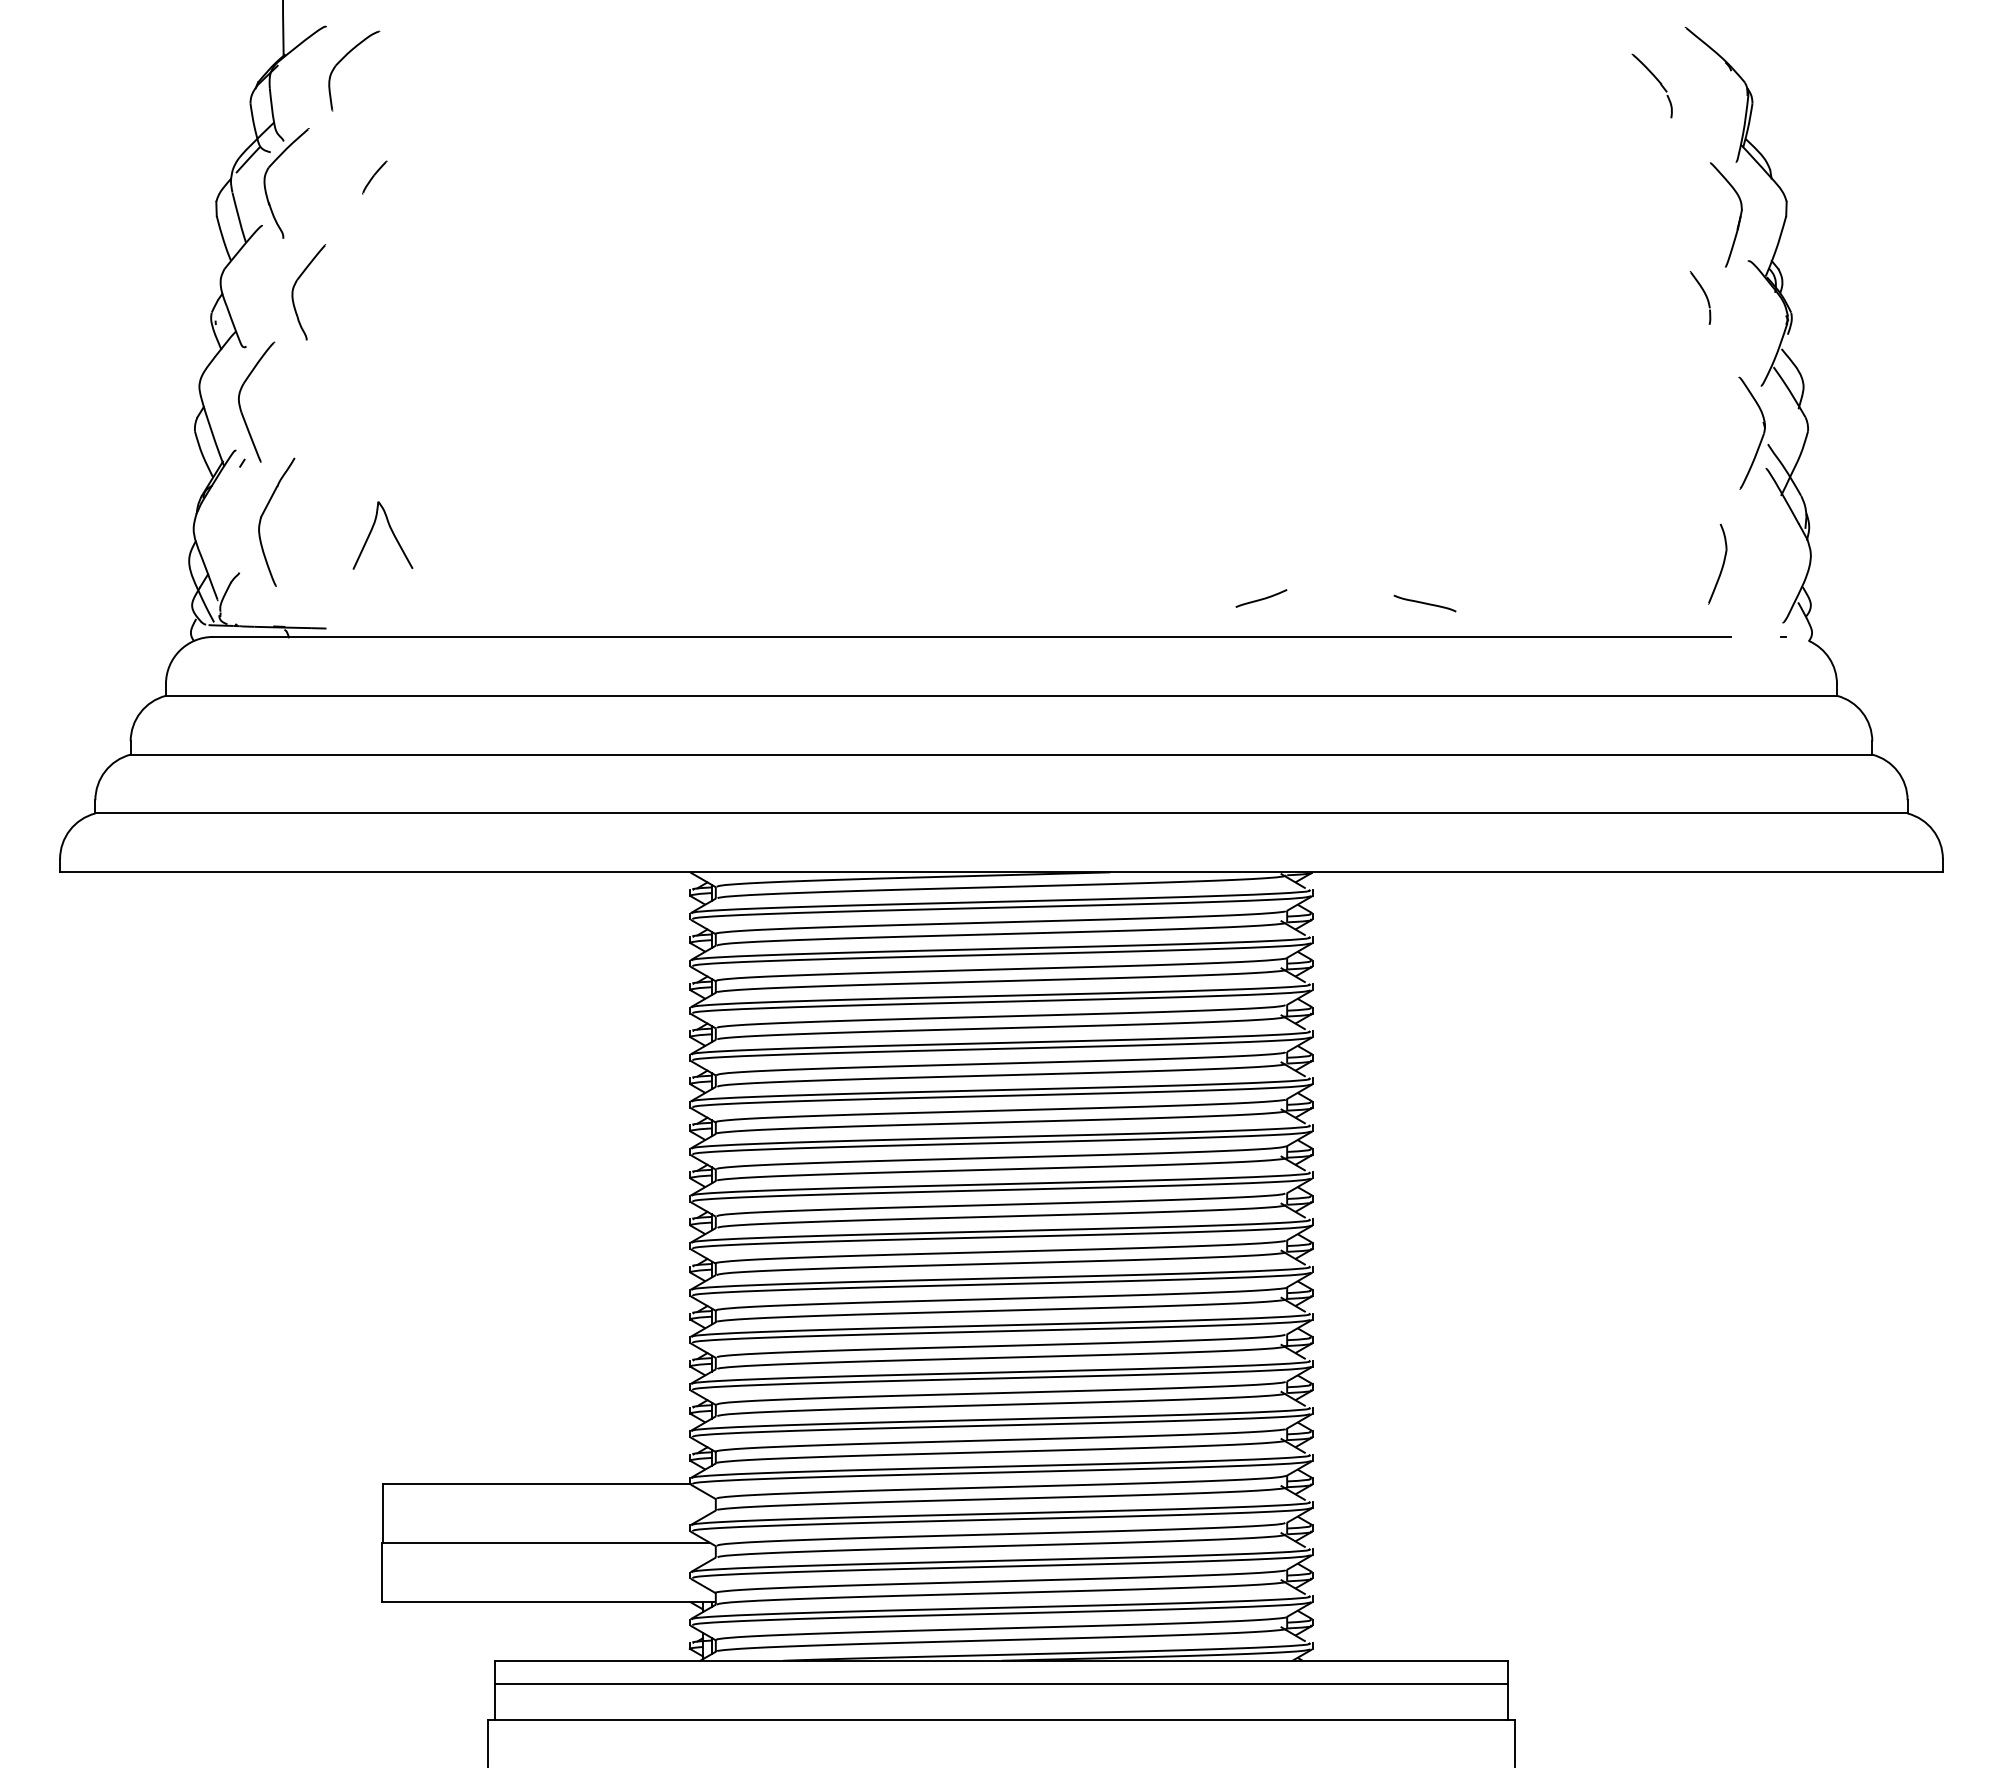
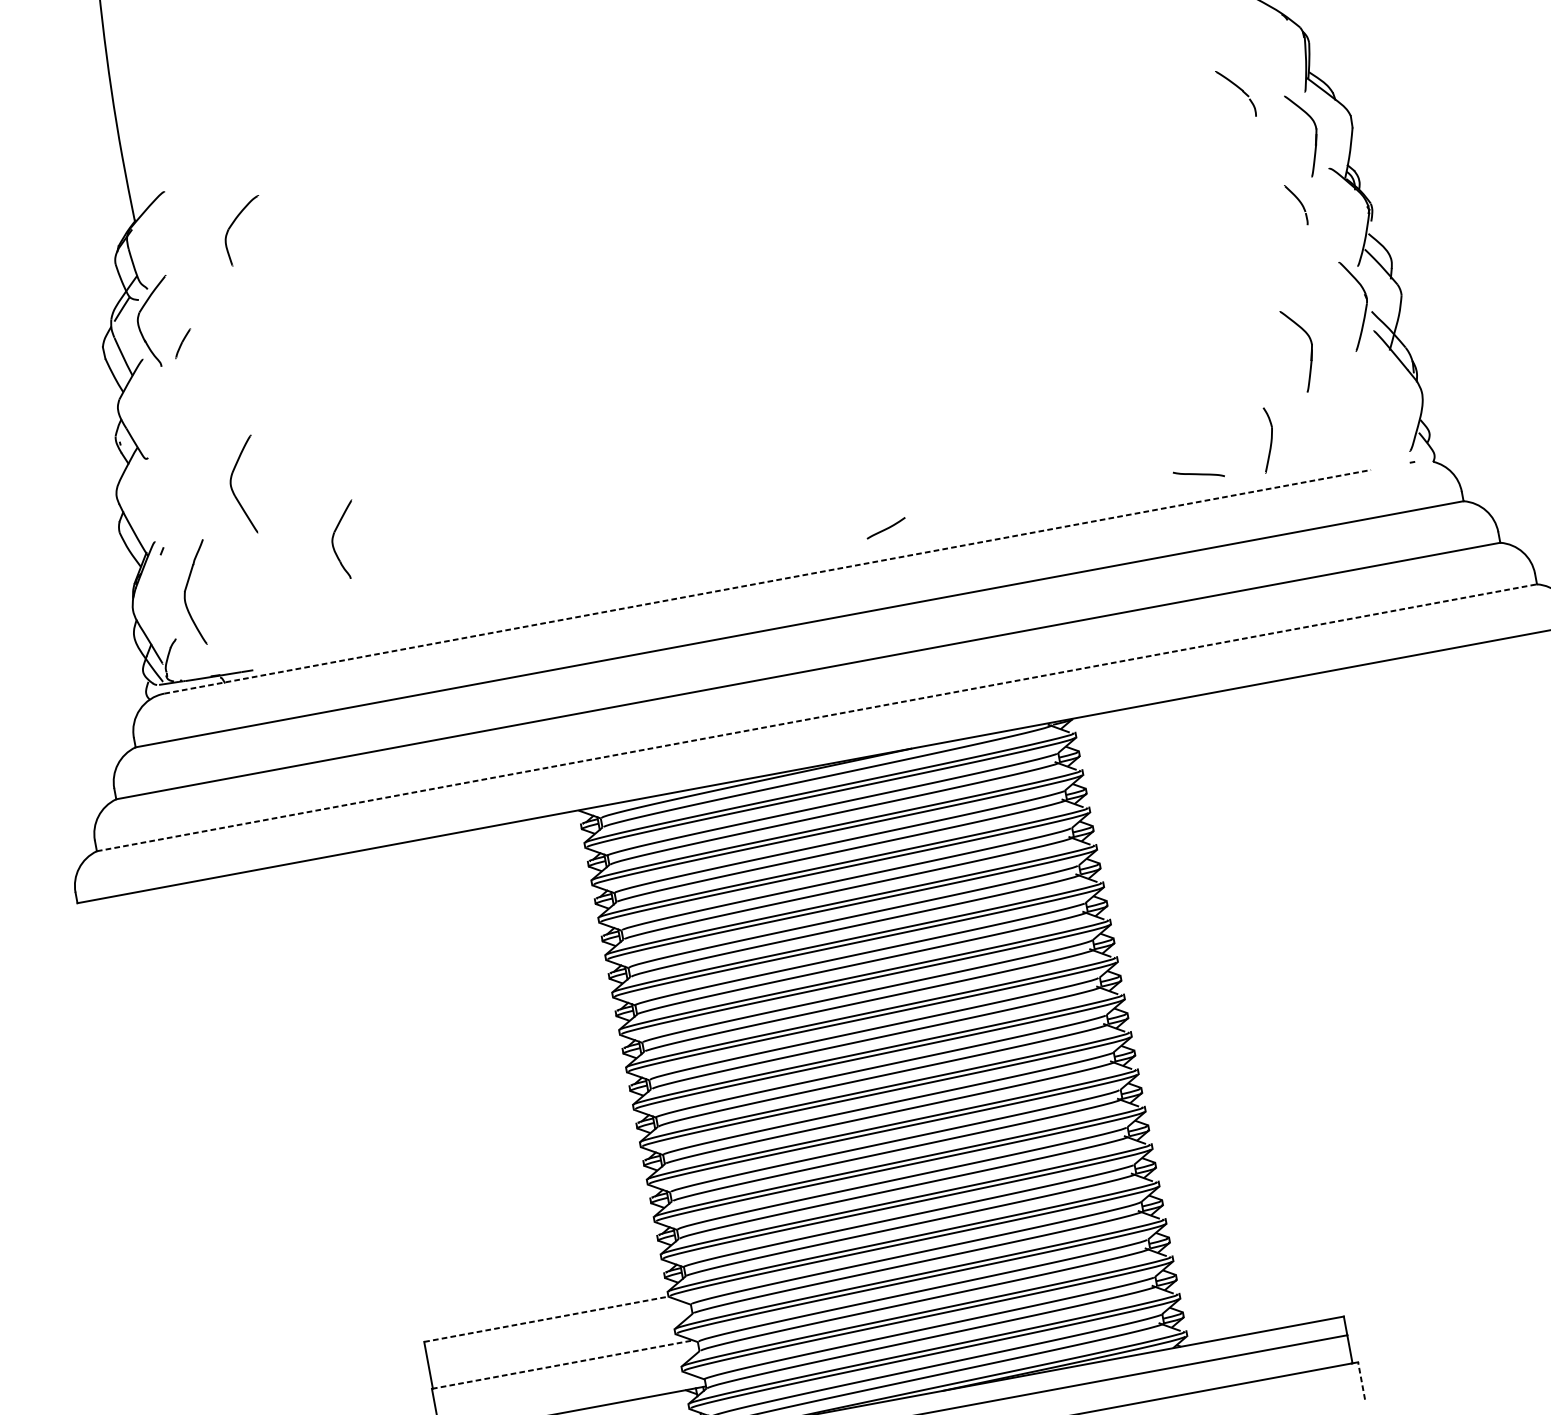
part: (343, 59) -> (233, 223), moved
part: (1656, 80) -> (1238, 88), moved
part: (374, 177) -> (182, 343), moved
part: (294, 288) -> (333, 539), moved
part: (240, 403) -> (232, 489), moved
part: (1685, 476) -> (1310, 349), added
part: (390, 530) -> (289, 582), removed
part: (1717, 563) -> (1266, 439), moved
curve: (1261, 598) -> (886, 528), moved
curve: (1424, 603) -> (1198, 474), moved
line: (972, 636) -> (767, 581), solid -> dashed
line: (1001, 813) -> (816, 717), solid -> dashed
line: (536, 1484) -> (546, 1319), solid -> dashed
line: (545, 1543) -> (562, 1365), solid -> dashed
line: (1514, 1743) -> (1361, 1381), solid -> dashed

